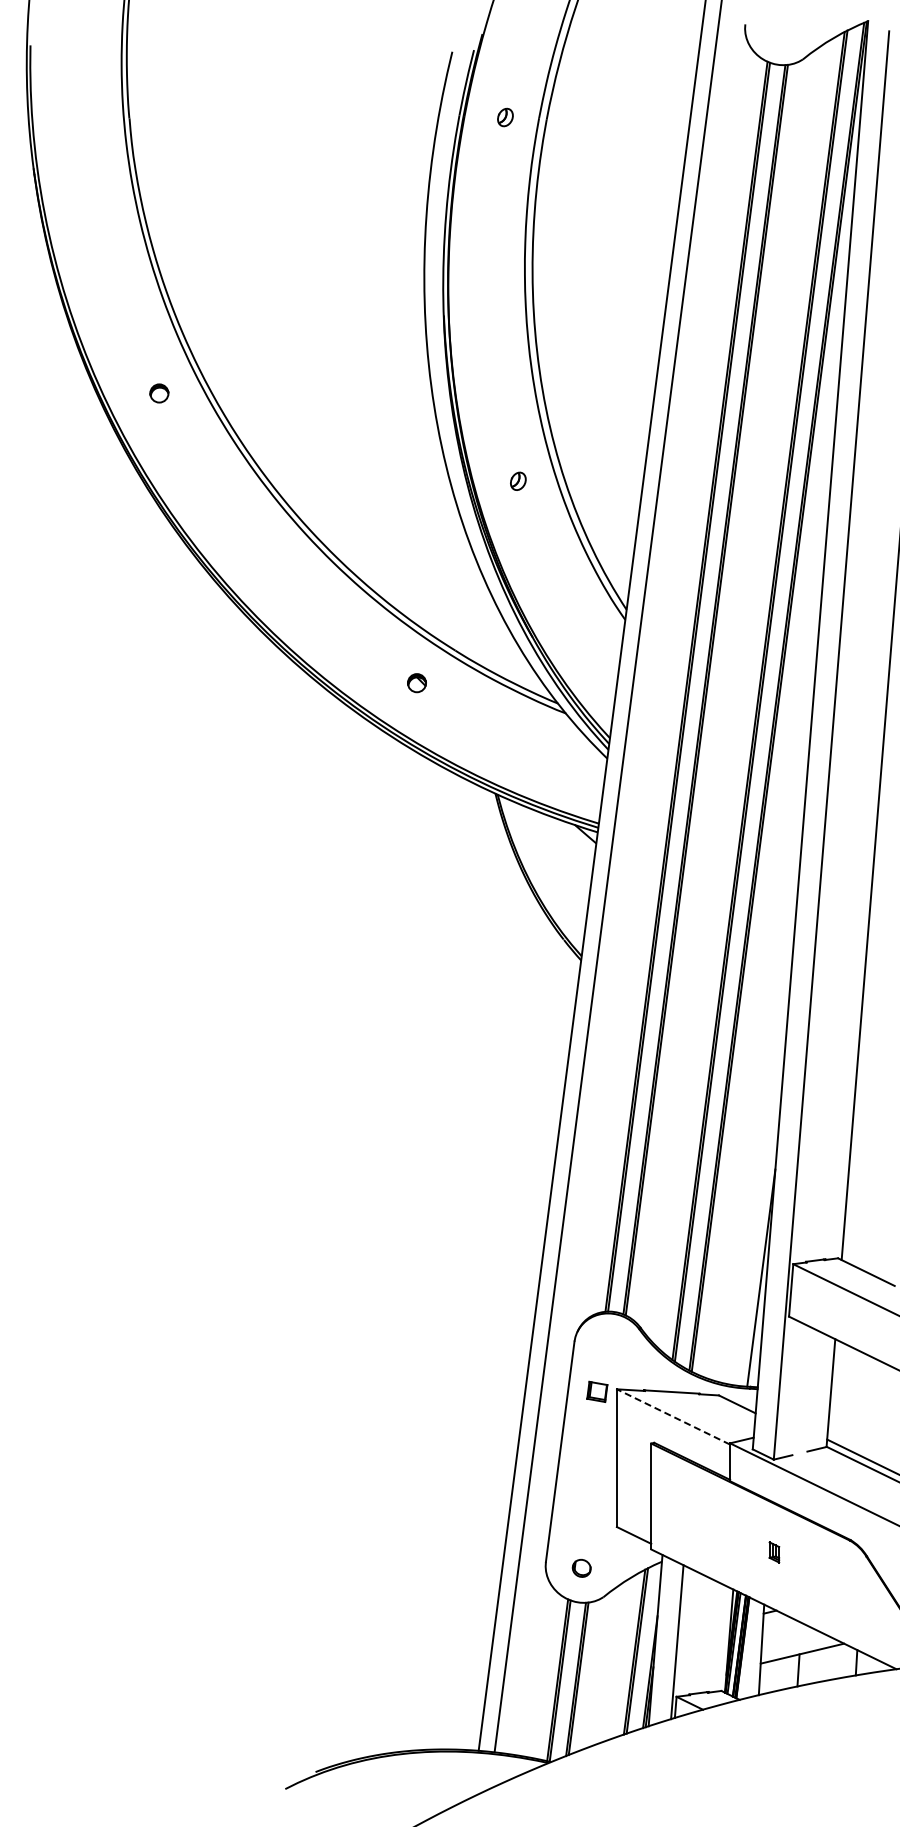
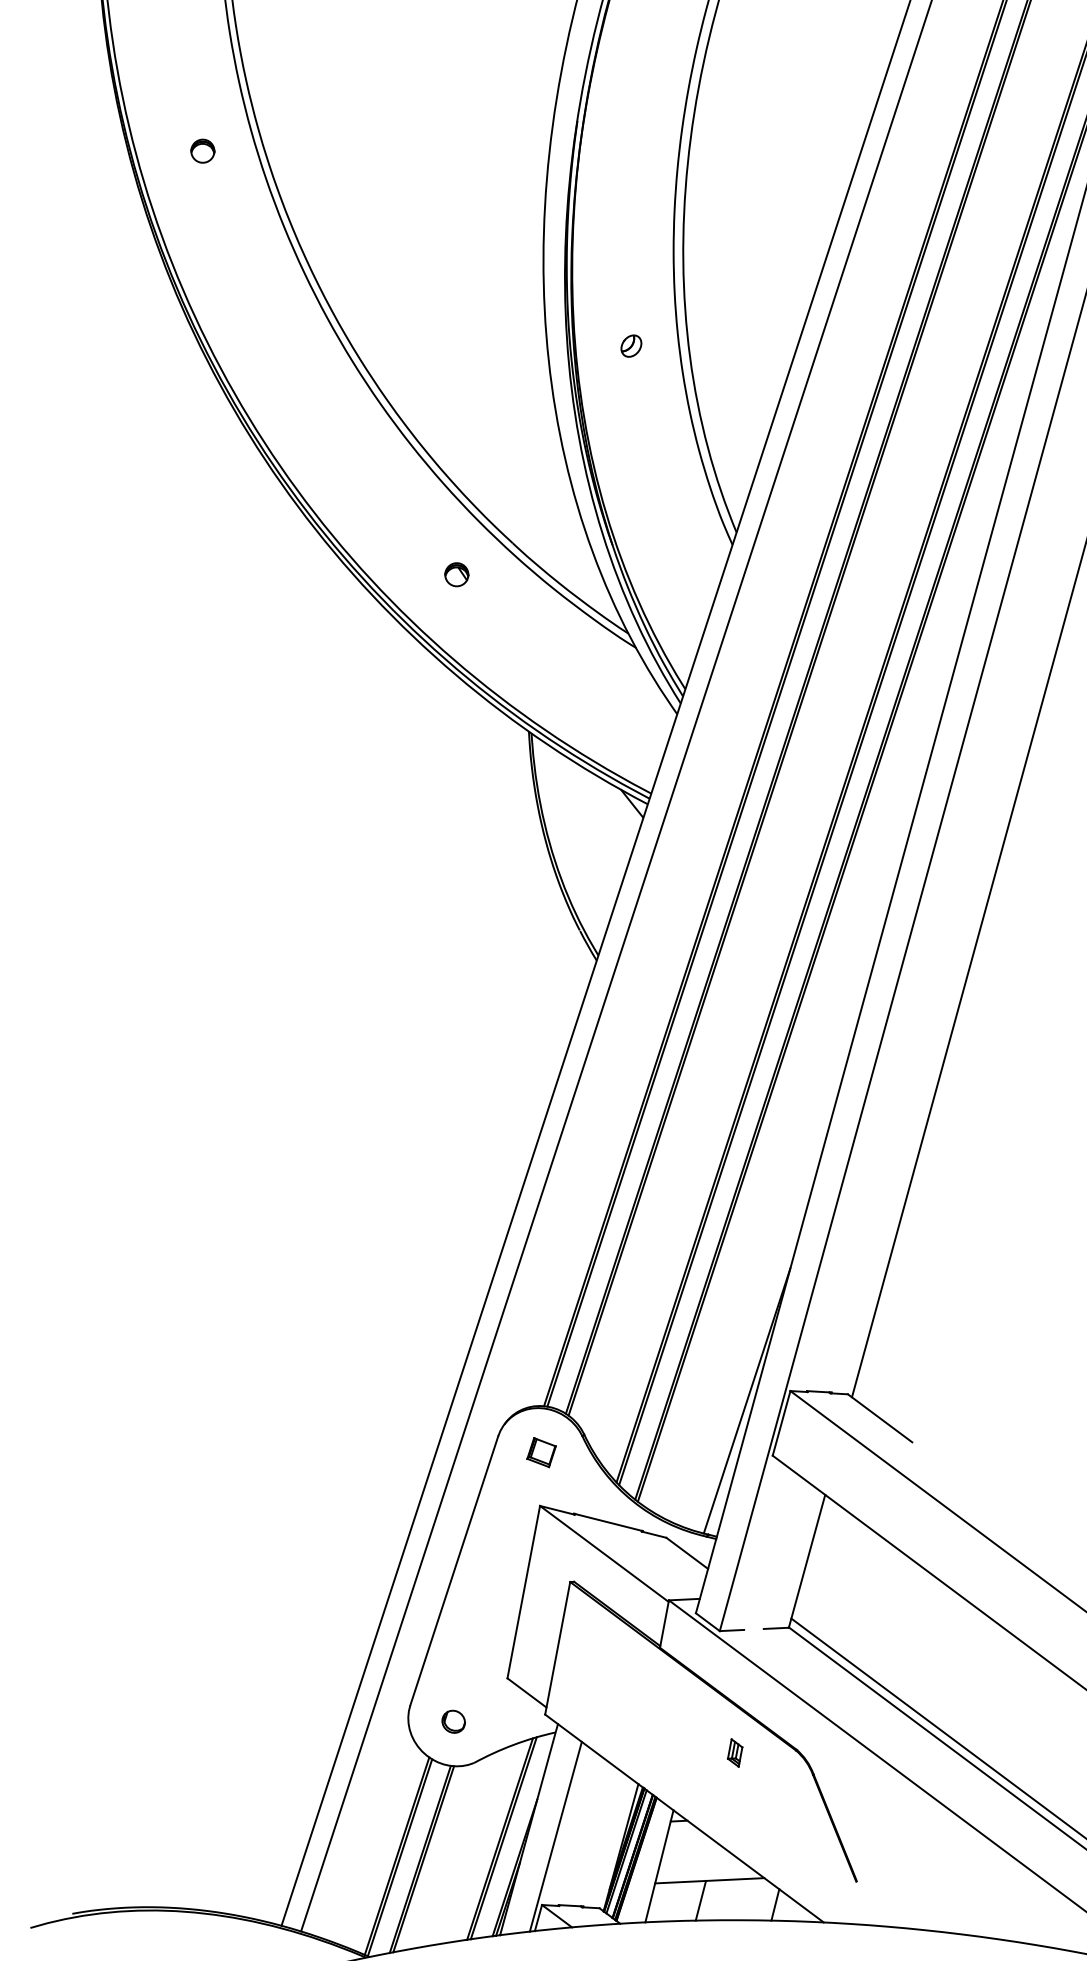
part: (597, 1391) -> (541, 1452), moved
line: (673, 1416) -> (604, 1553), dashed -> solid
part: (774, 1552) -> (735, 1753), moved

